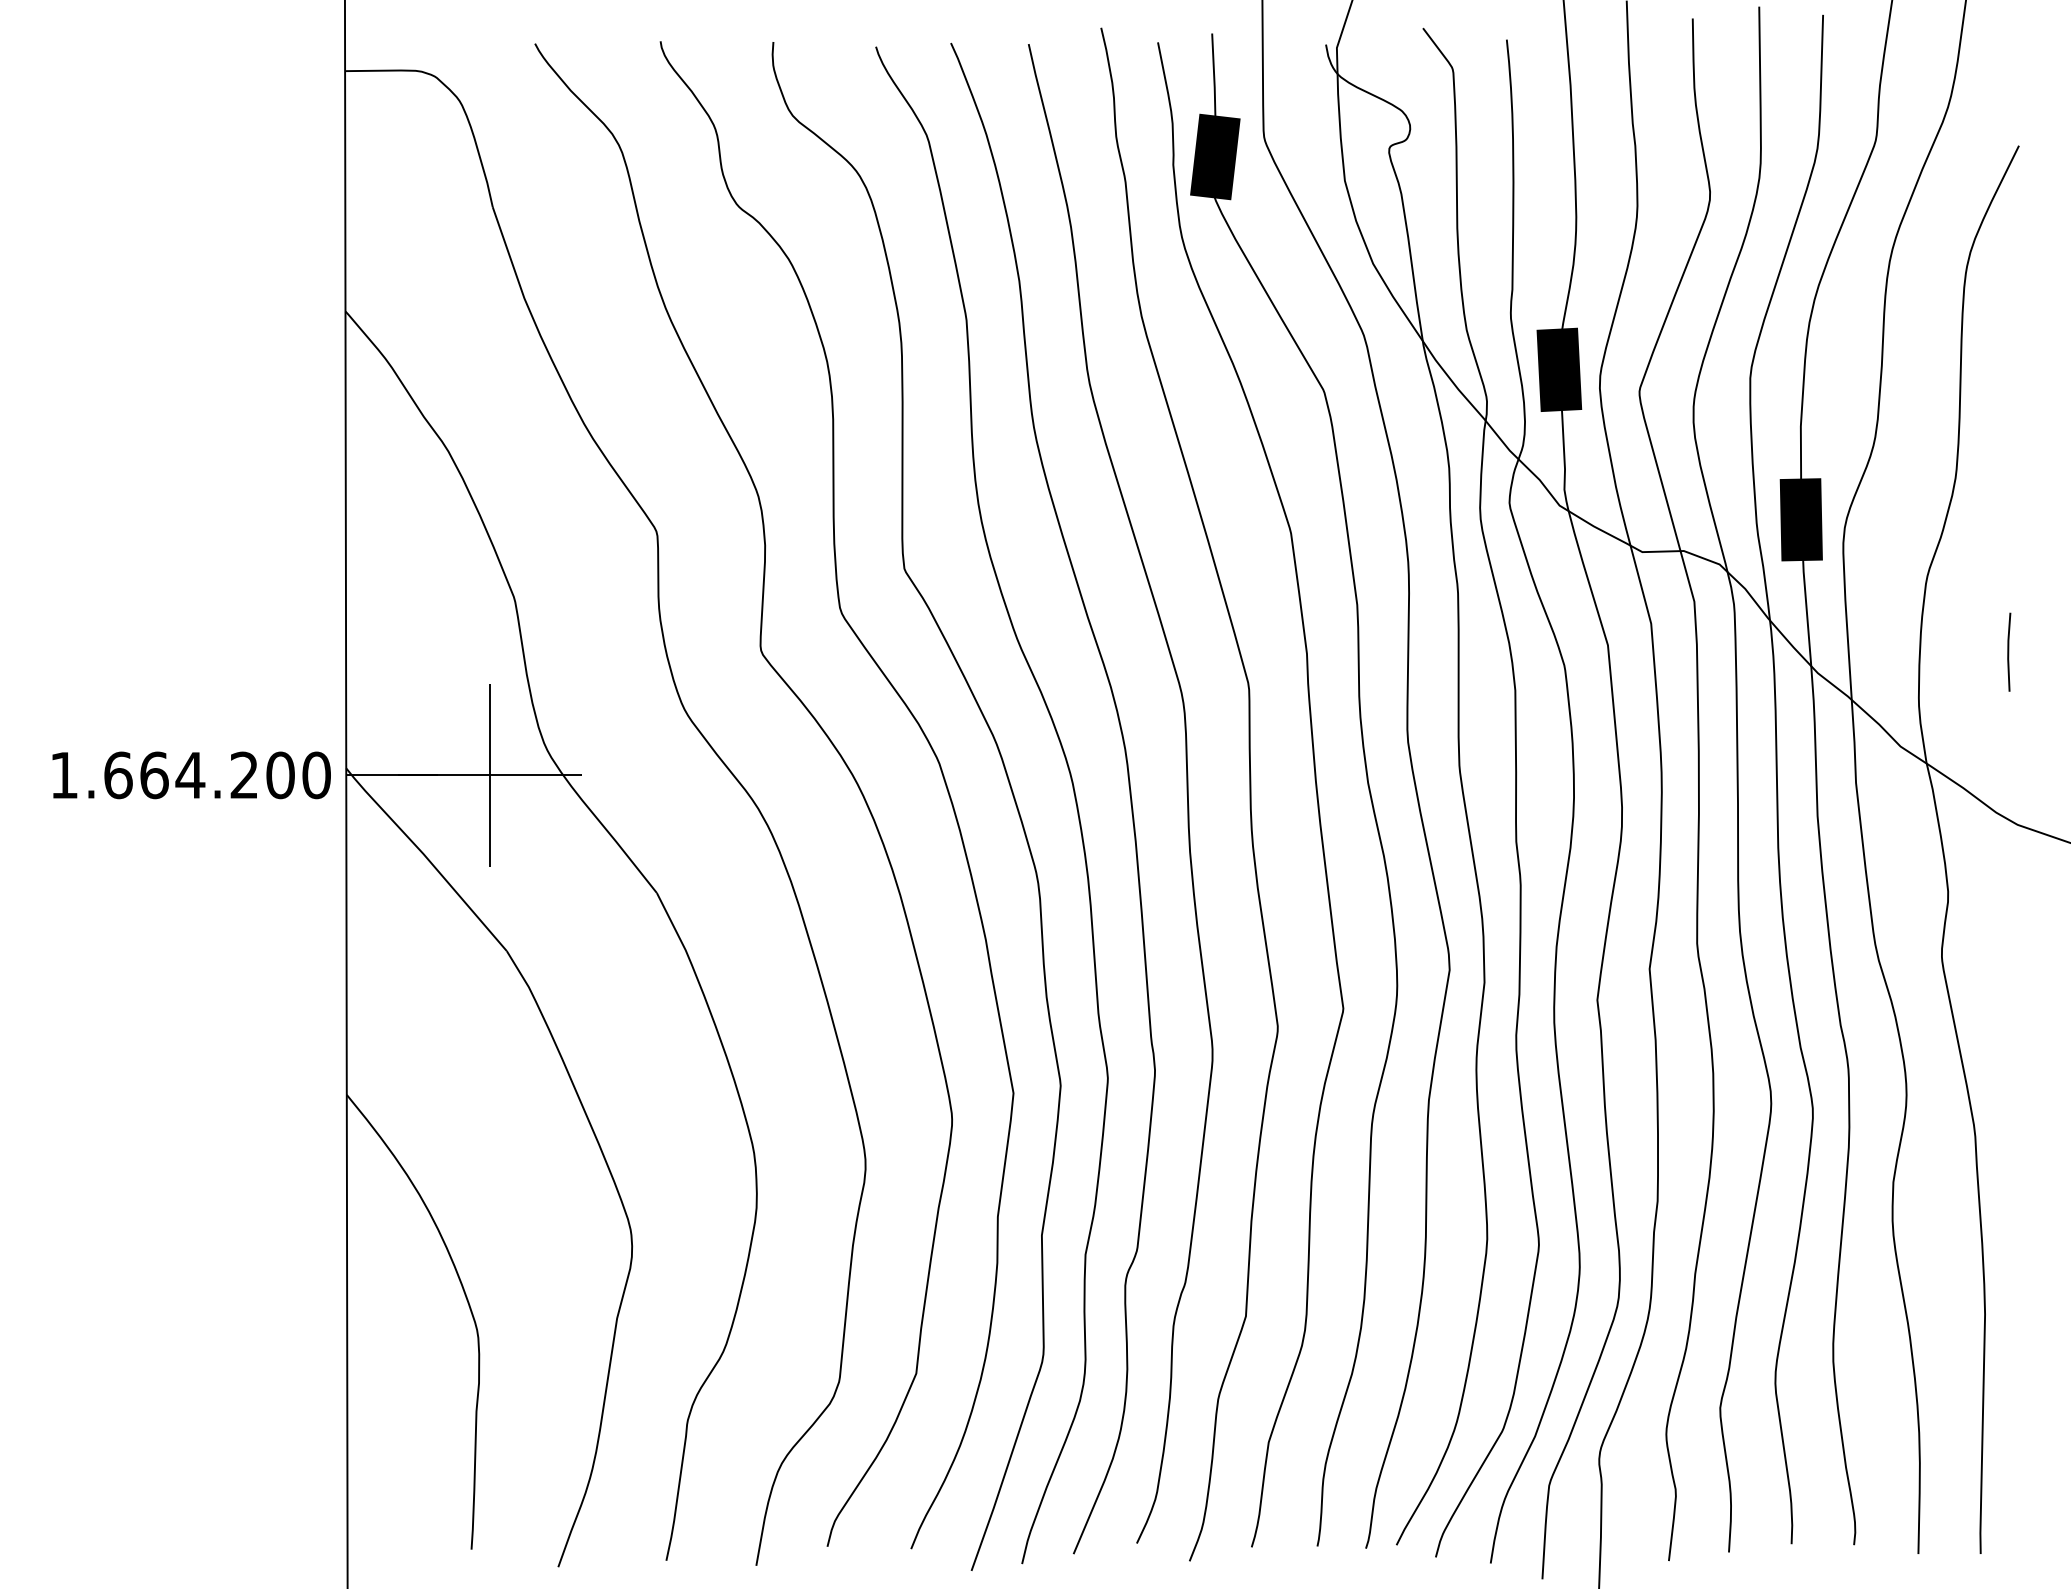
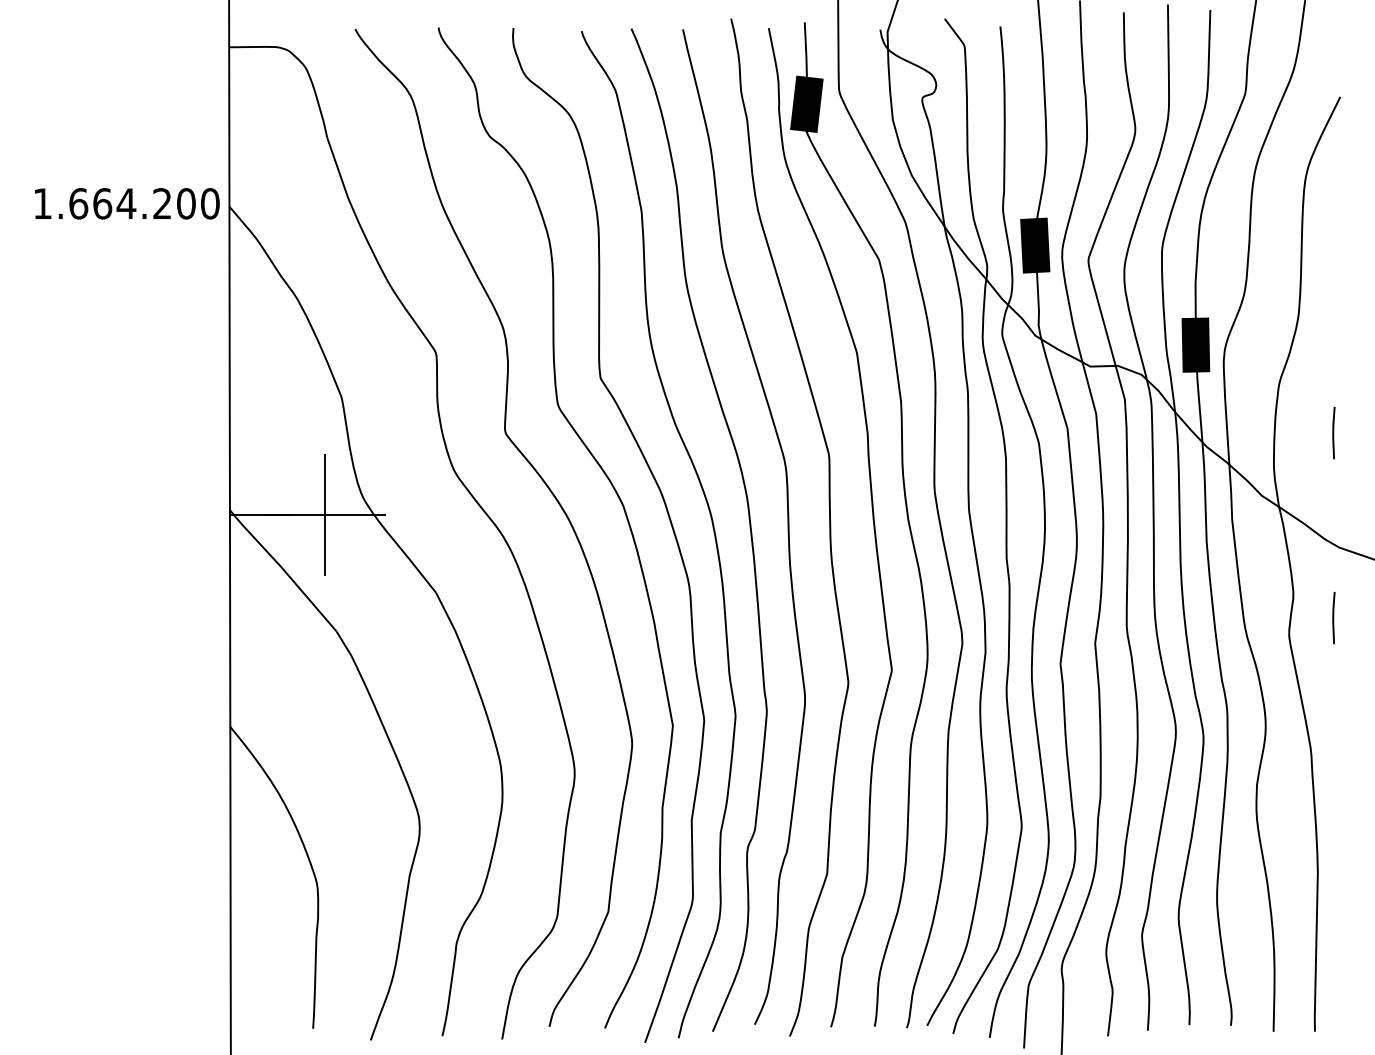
text: (191, 774) -> (127, 203), moved
line: (2008, 930) -> (1333, 617), added

